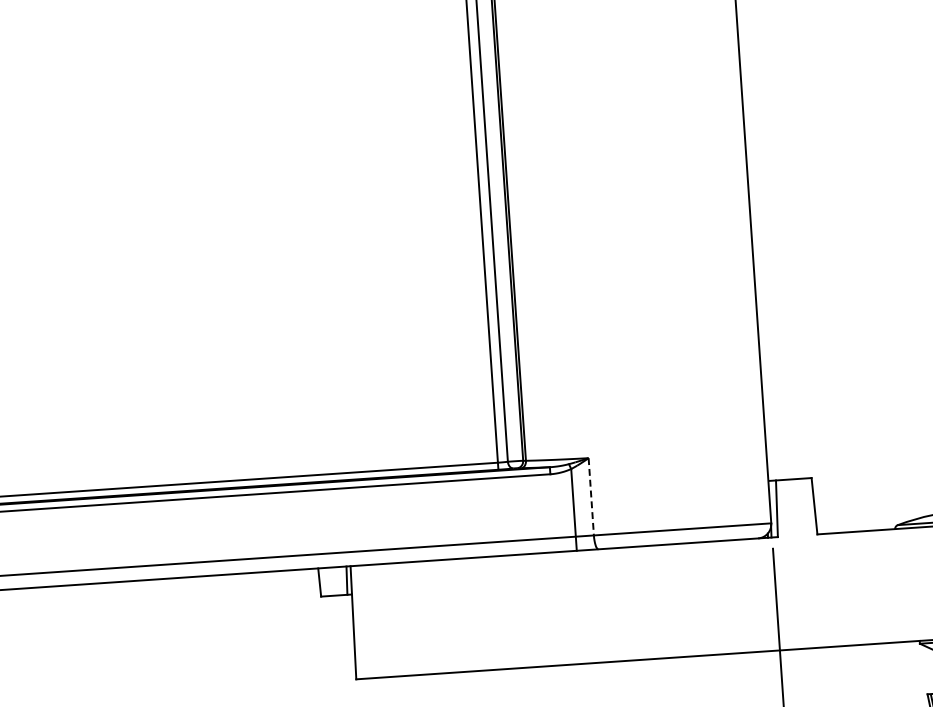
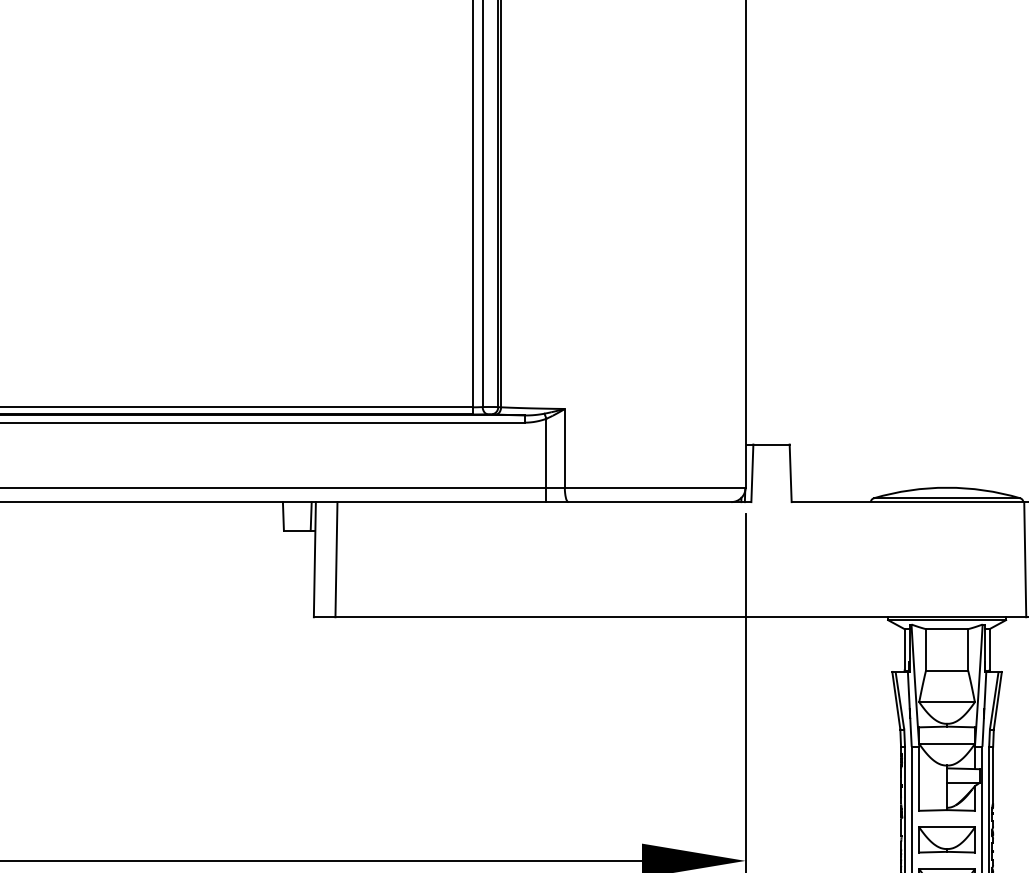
line: (590, 496) -> (564, 448), dashed -> solid
line: (374, 621) -> (336, 559), added

